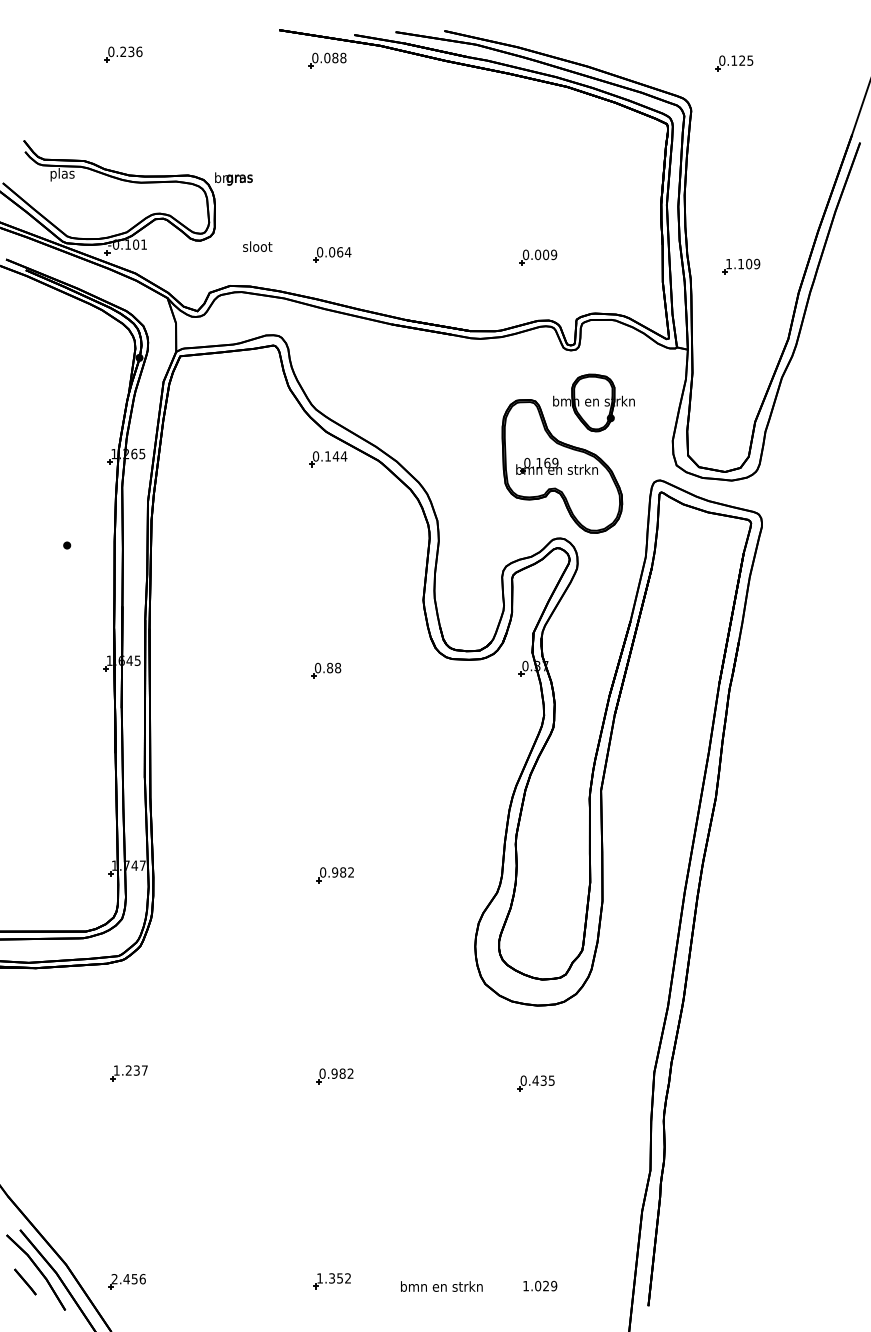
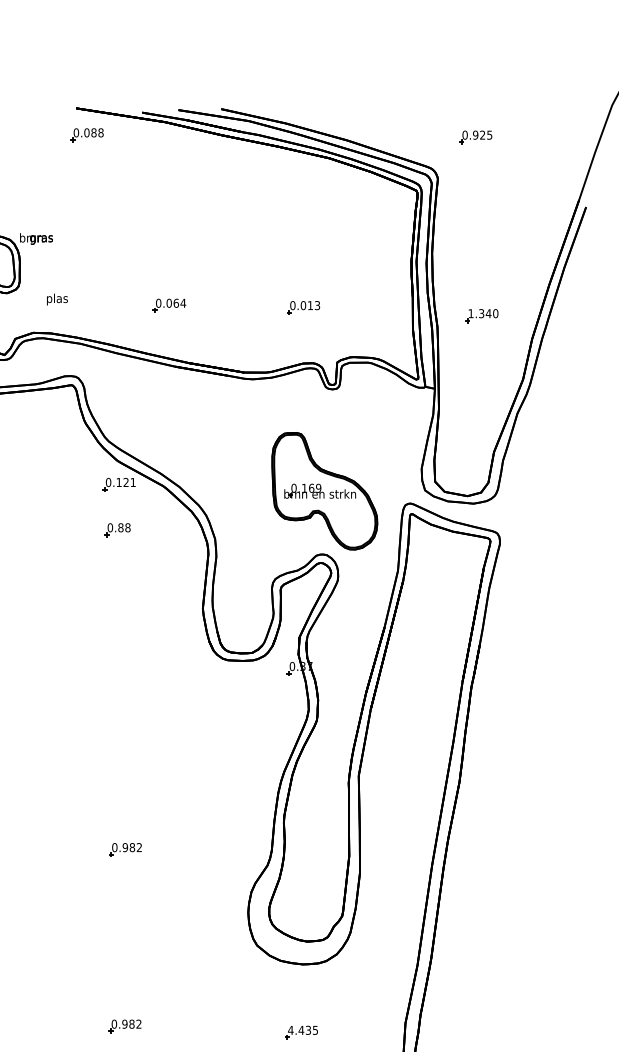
part: (327, 60) -> (87, 135), moved
text: (734, 60) -> (475, 135), 0.125 -> 0.925
text: (257, 247) -> (57, 299), sloot -> plas
part: (332, 254) -> (169, 305), moved
text: (550, 254) -> (314, 305), 0.009 -> 0.013
text: (748, 263) -> (488, 313), 1.109 -> 1.340
part: (593, 402) -> (352, 435), removed
text: (339, 456) -> (129, 482), 0.144 -> 0.121
part: (326, 670) -> (117, 529), moved
text: (523, 1080) -> (290, 1030), 0.435 -> 4.435

